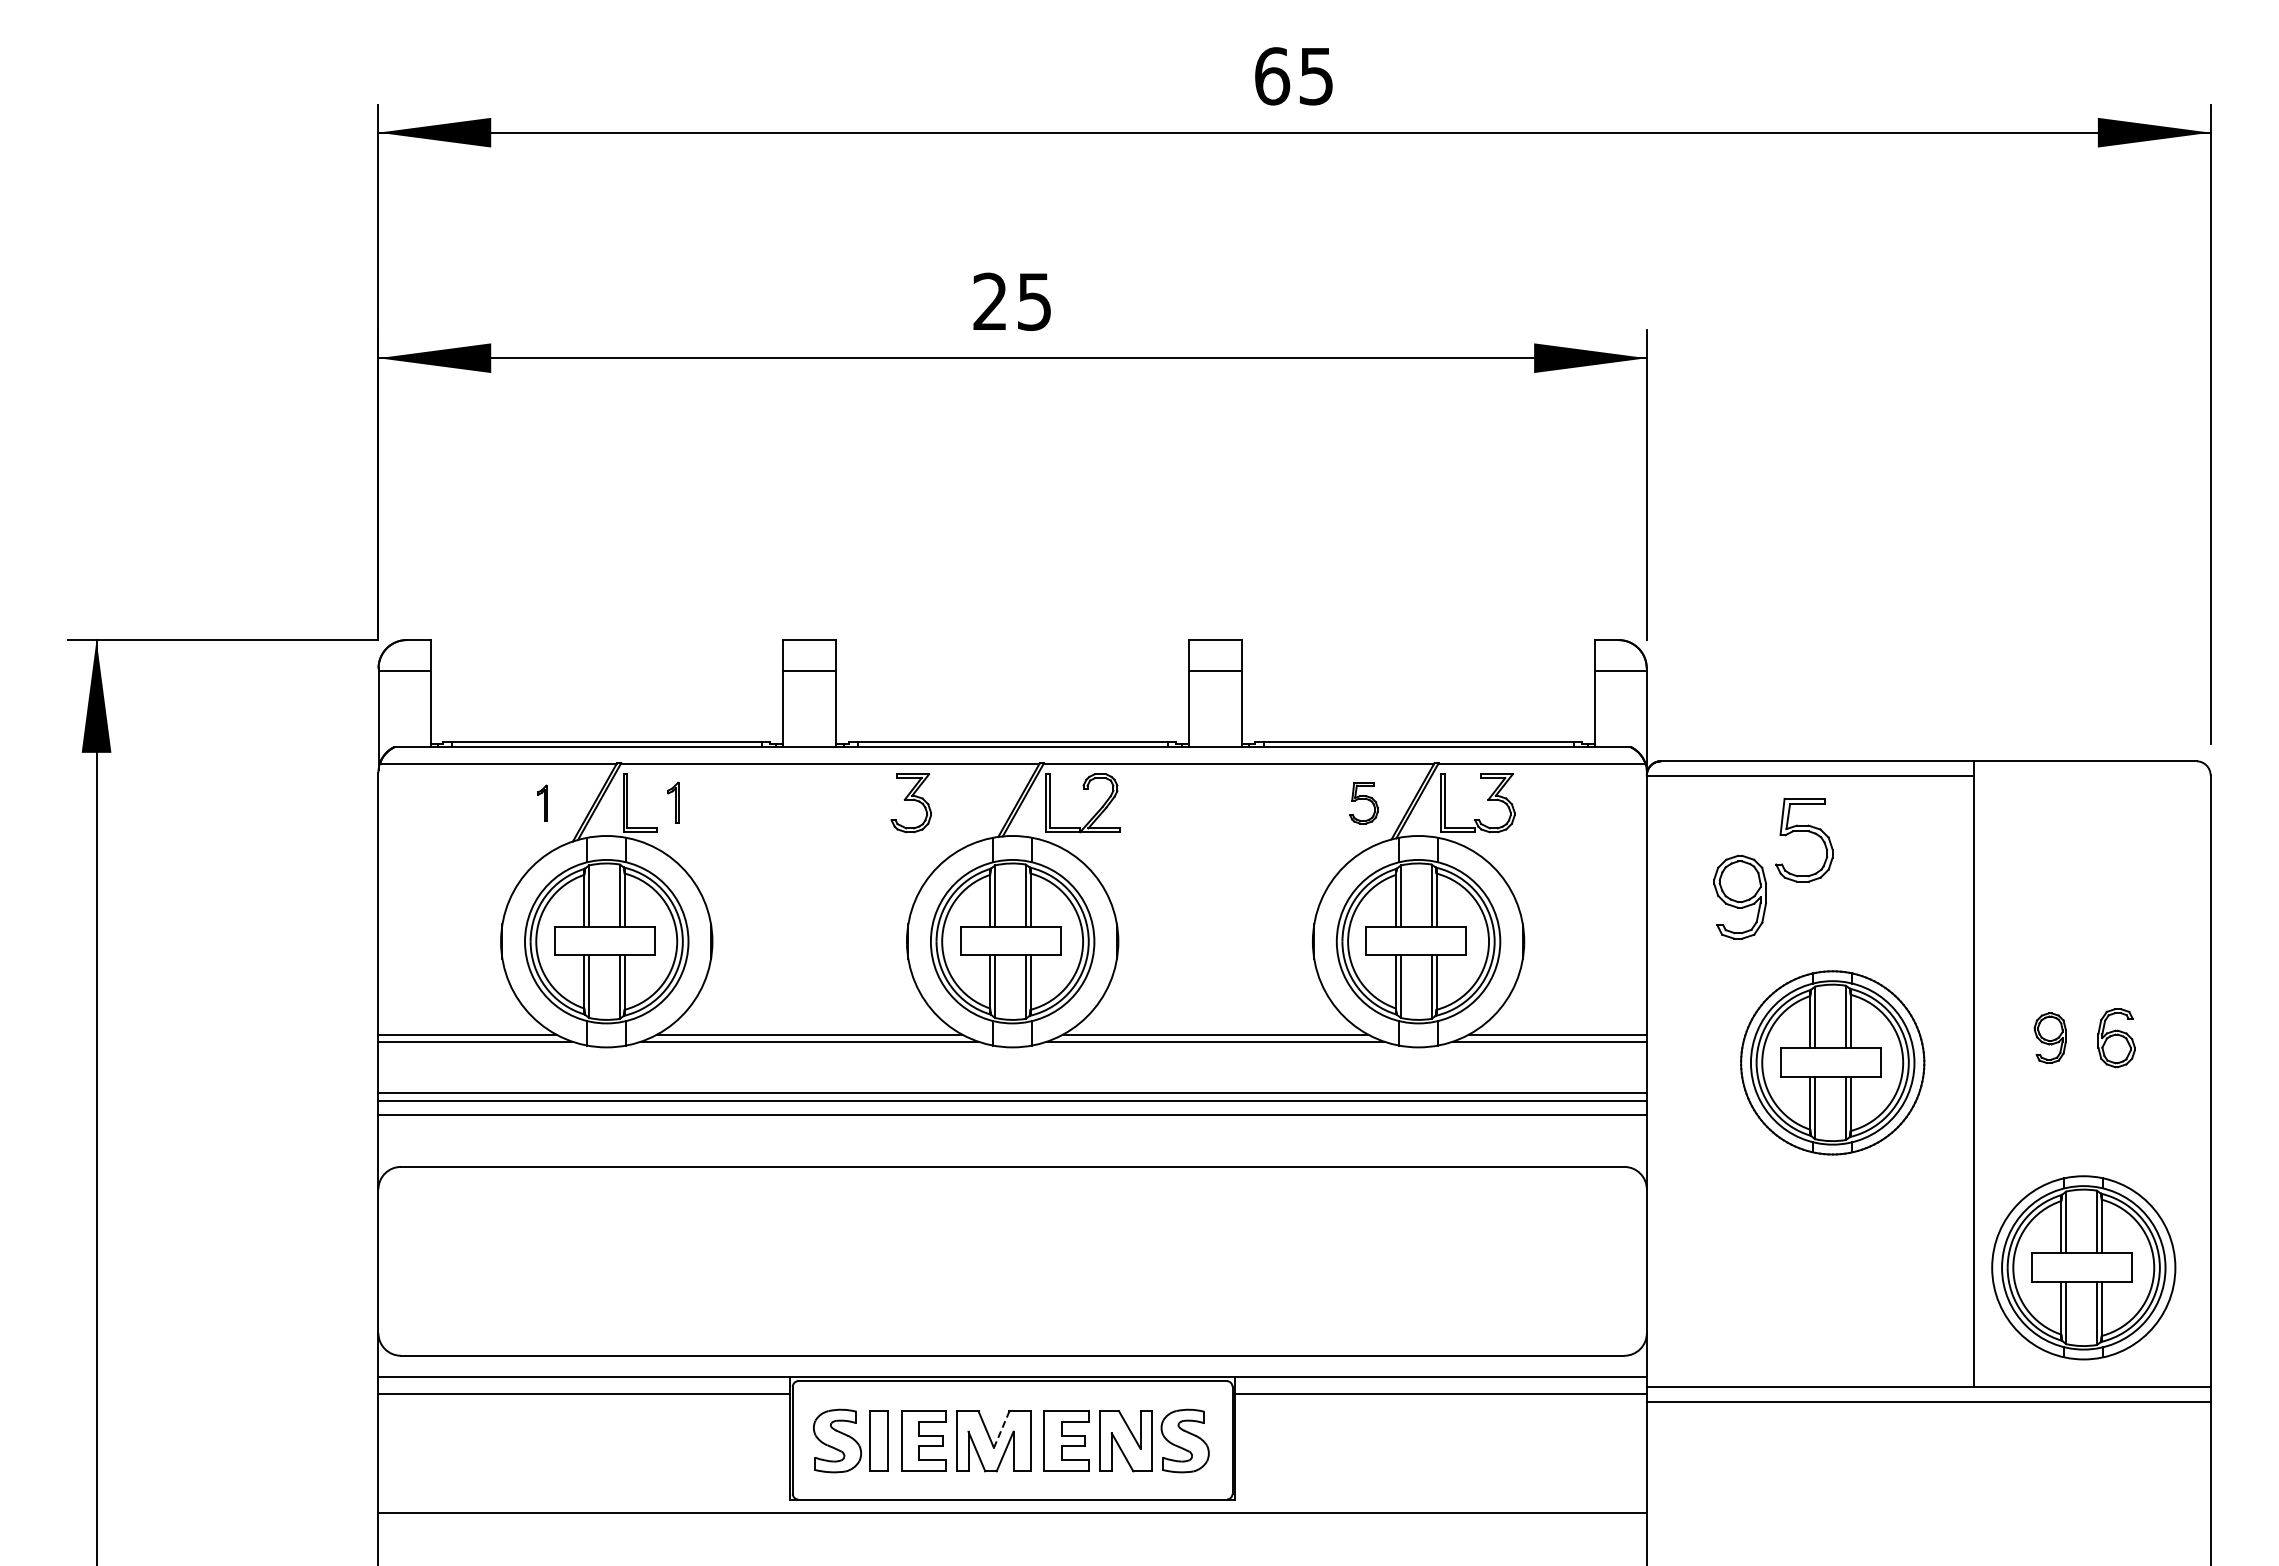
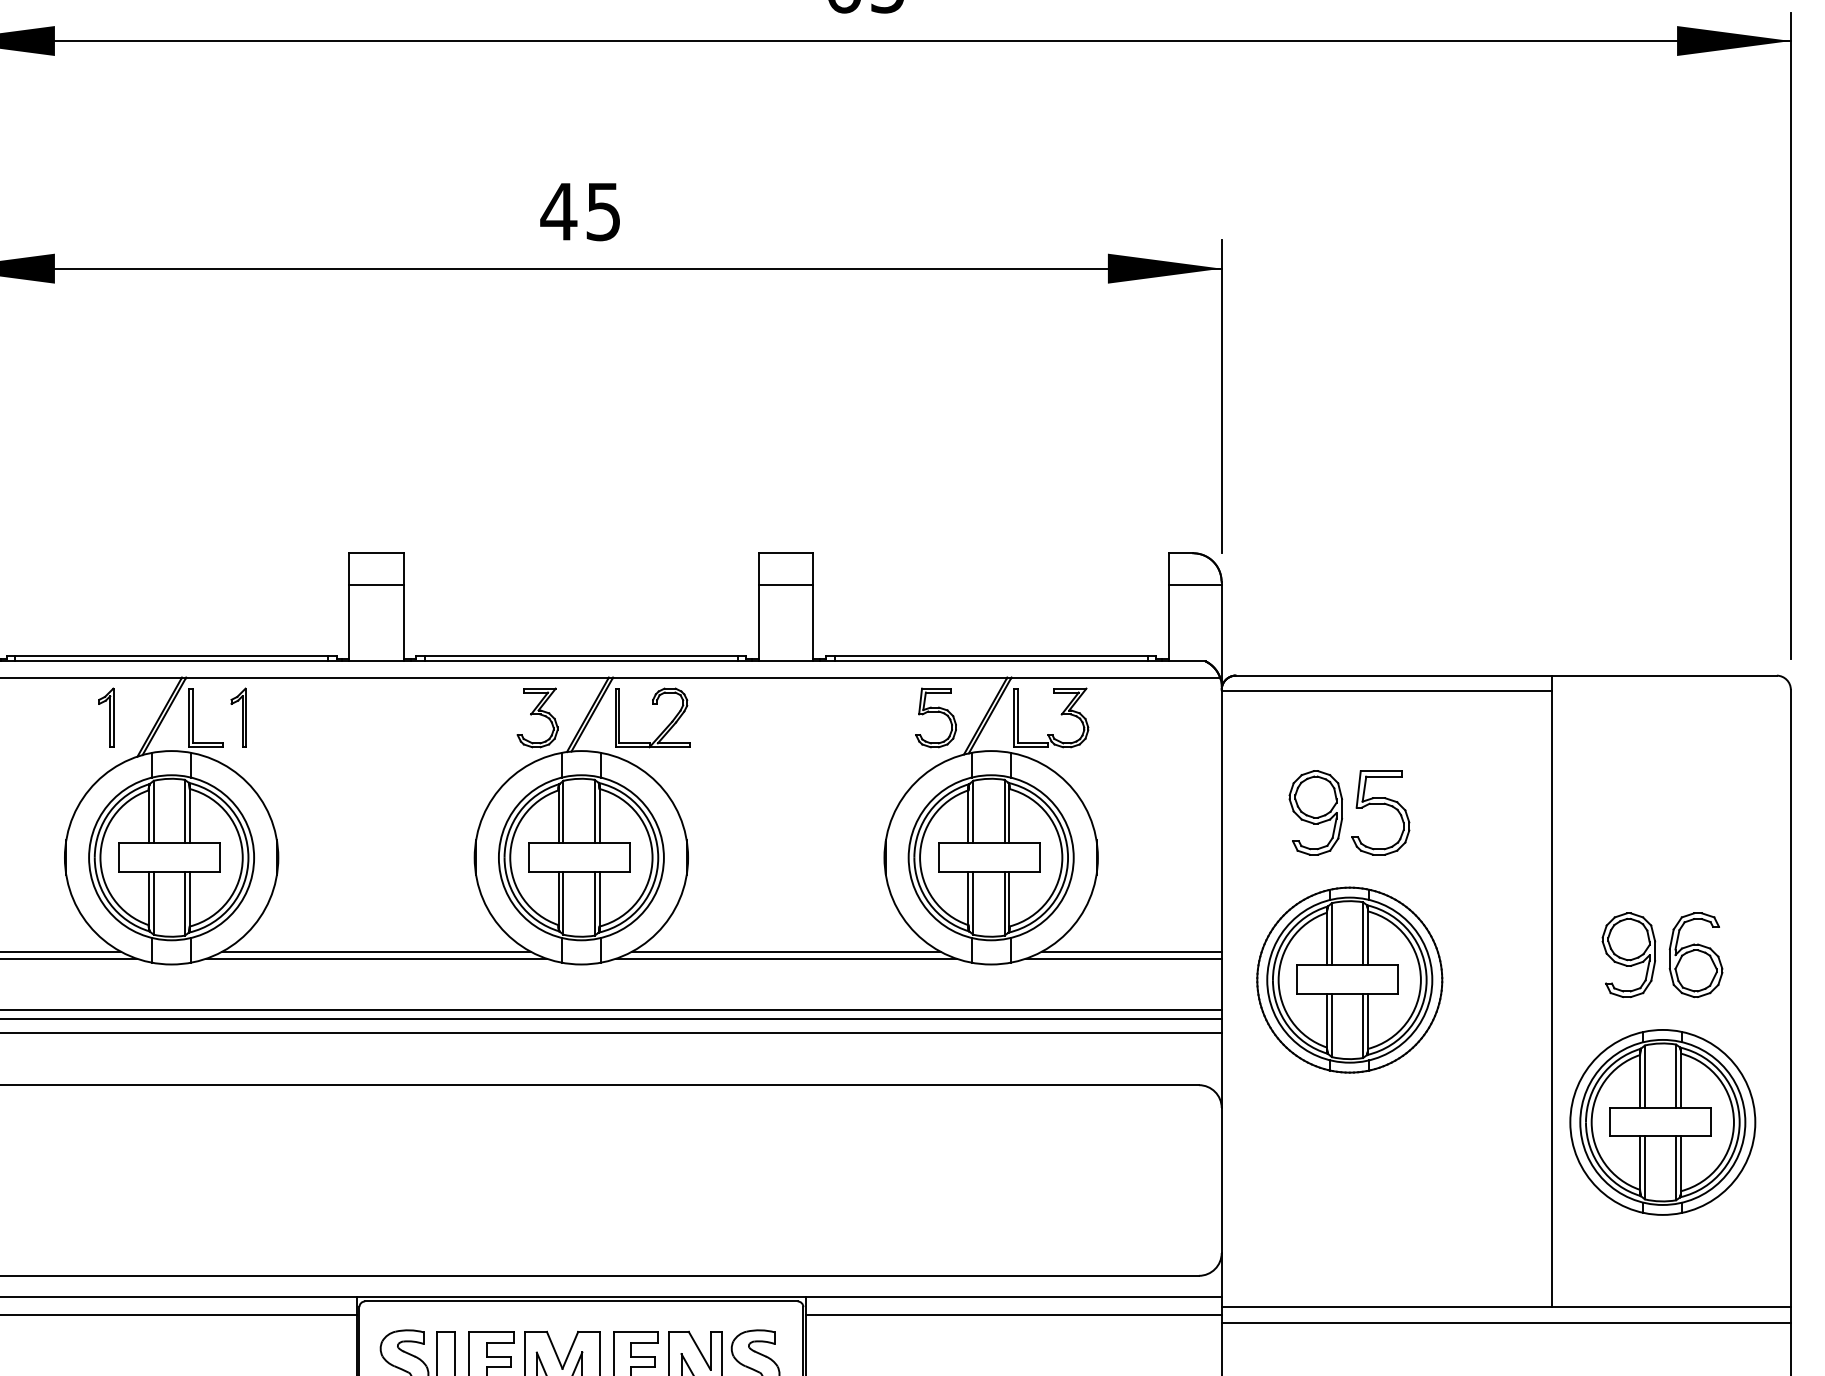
text: (989, 300) -> (558, 210), 25 -> 45
part: (542, 802) -> (106, 717), size x1.67
part: (673, 802) -> (239, 717), size x1.43
part: (910, 803) -> (536, 718), moved
part: (1363, 803) -> (935, 718), size x1.43
part: (1804, 831) -> (1380, 804), moved
part: (2050, 1037) -> (1629, 954), size x1.67
part: (2116, 1037) -> (1695, 954), size x1.43
part: (1832, 1062) -> (1349, 979), moved
part: (2083, 1267) -> (1662, 1122), moved
line: (1001, 1429) -> (570, 1350), dashed -> solid

